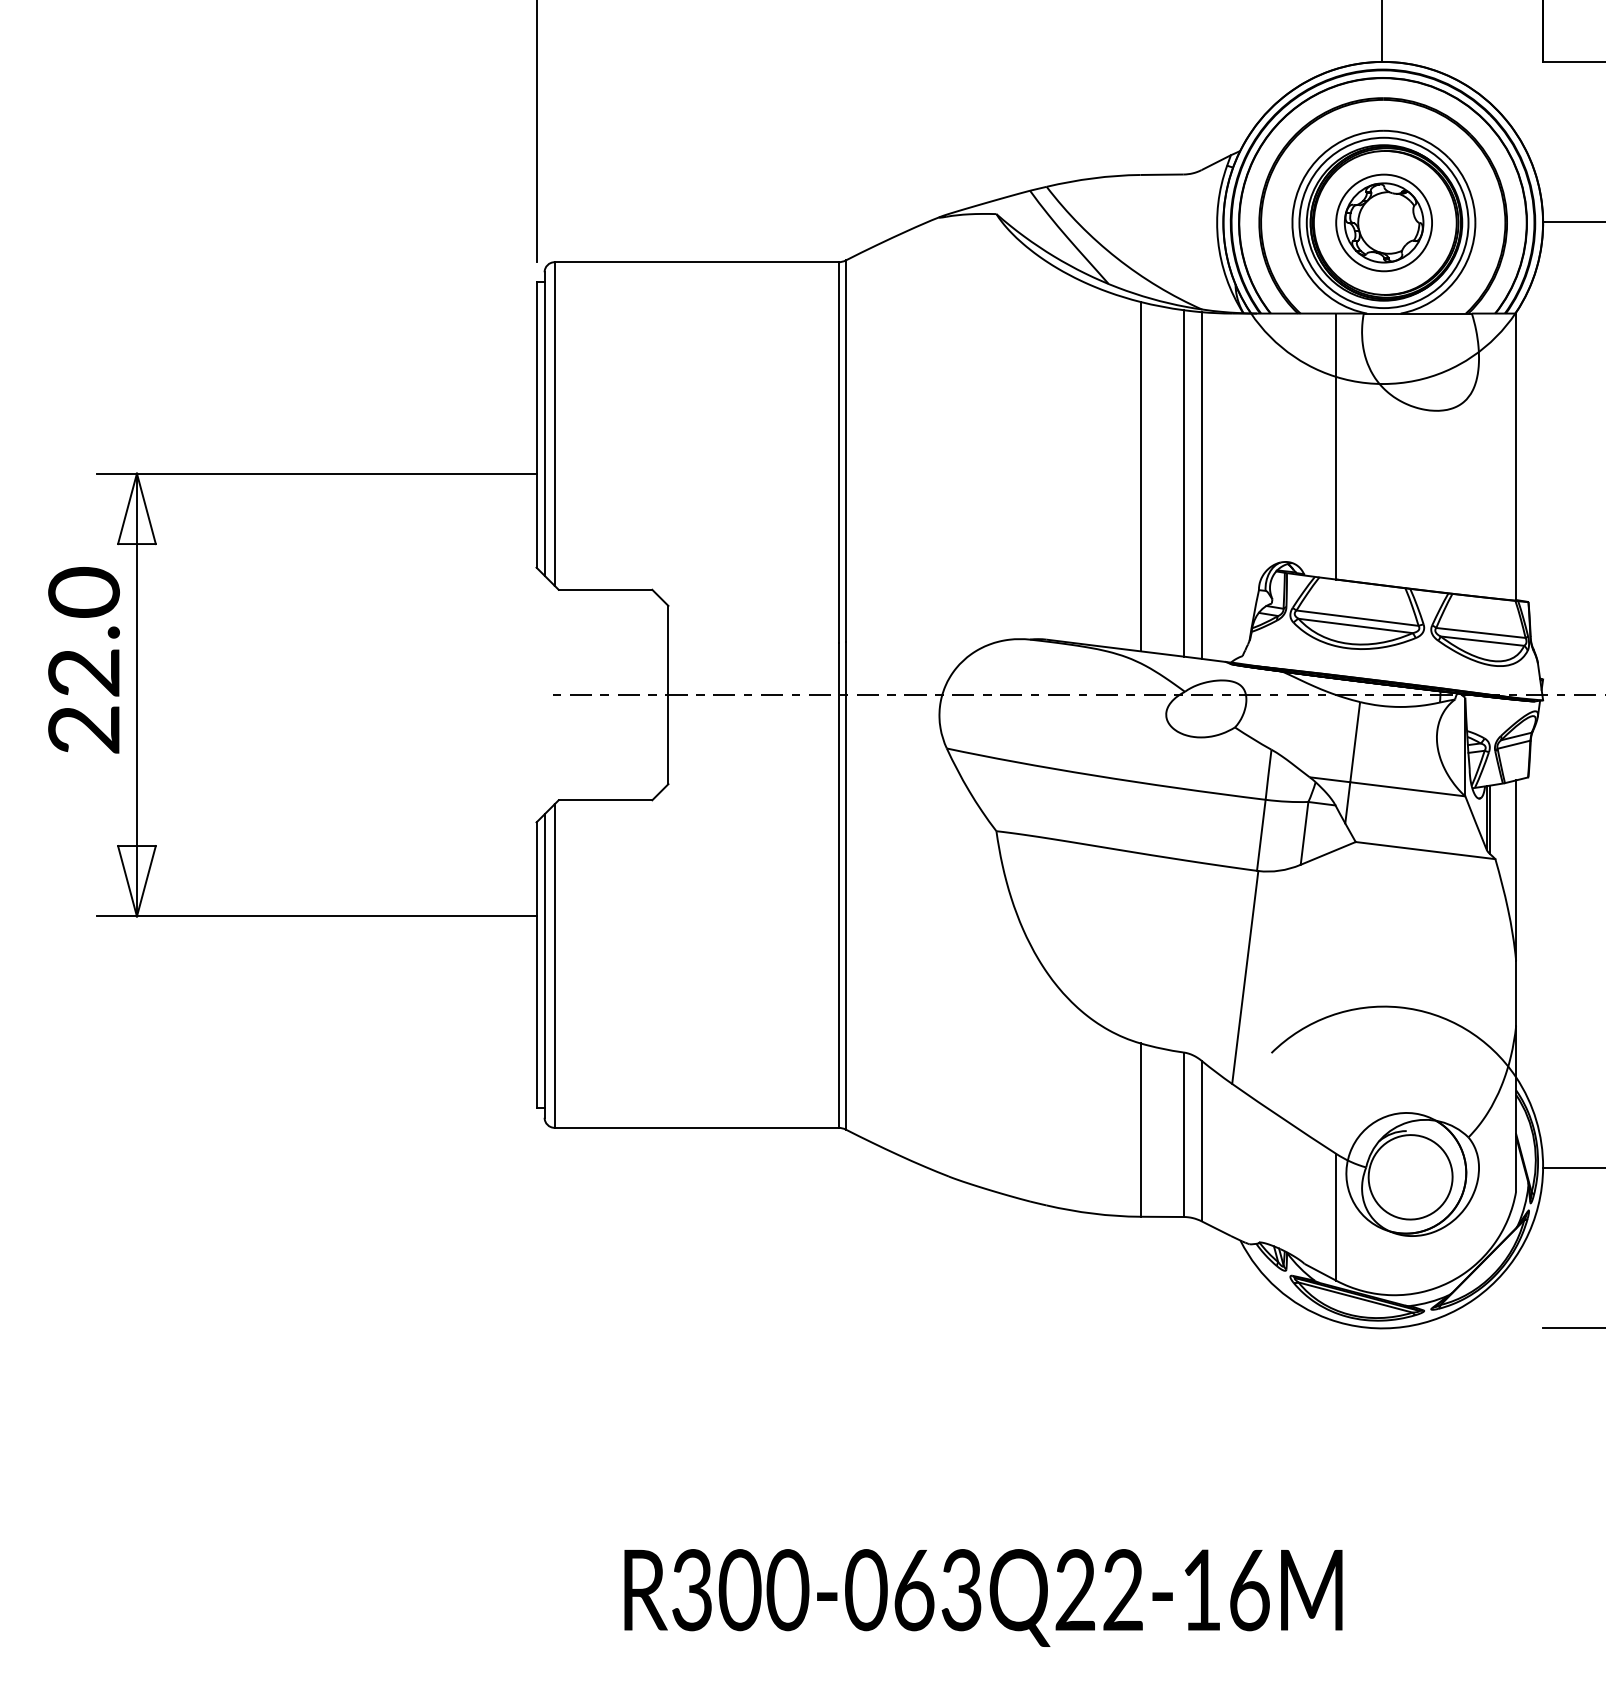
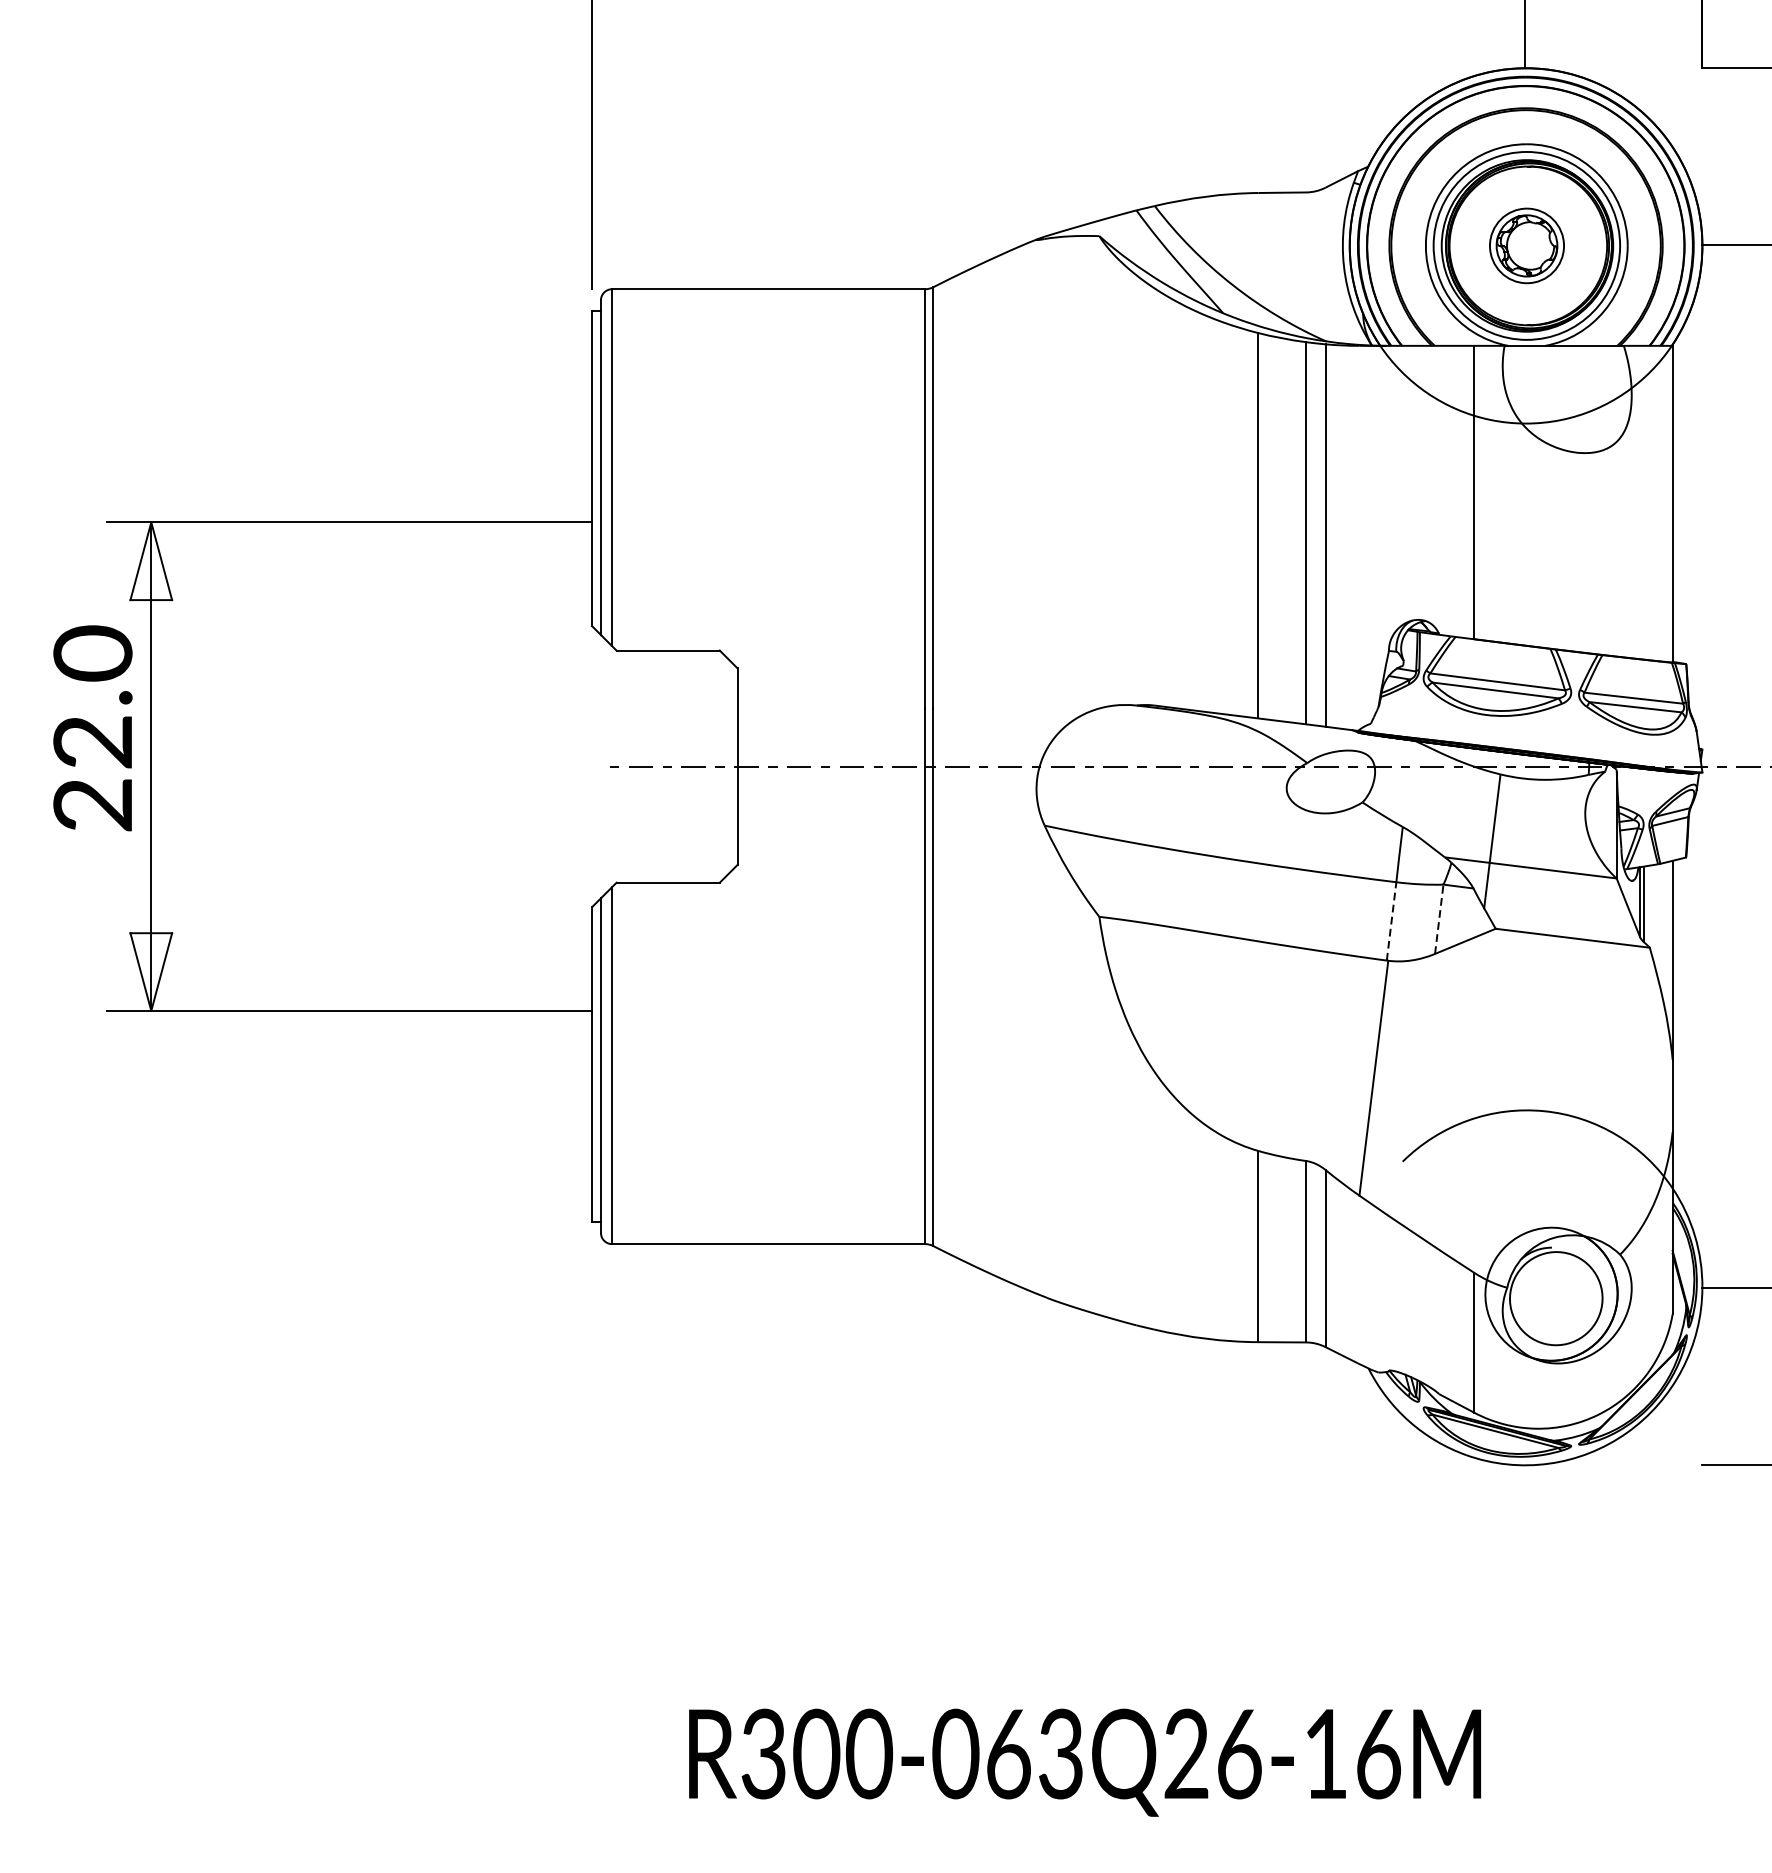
part: (1383, 222) -> (1526, 245), size x0.7
line: (1304, 833) -> (1439, 919), solid -> dashed
line: (1261, 835) -> (1391, 921), solid -> dashed
text: (1123, 1590) -> (1239, 1754), R300-063Q22-16M -> R300-063Q26-16M

